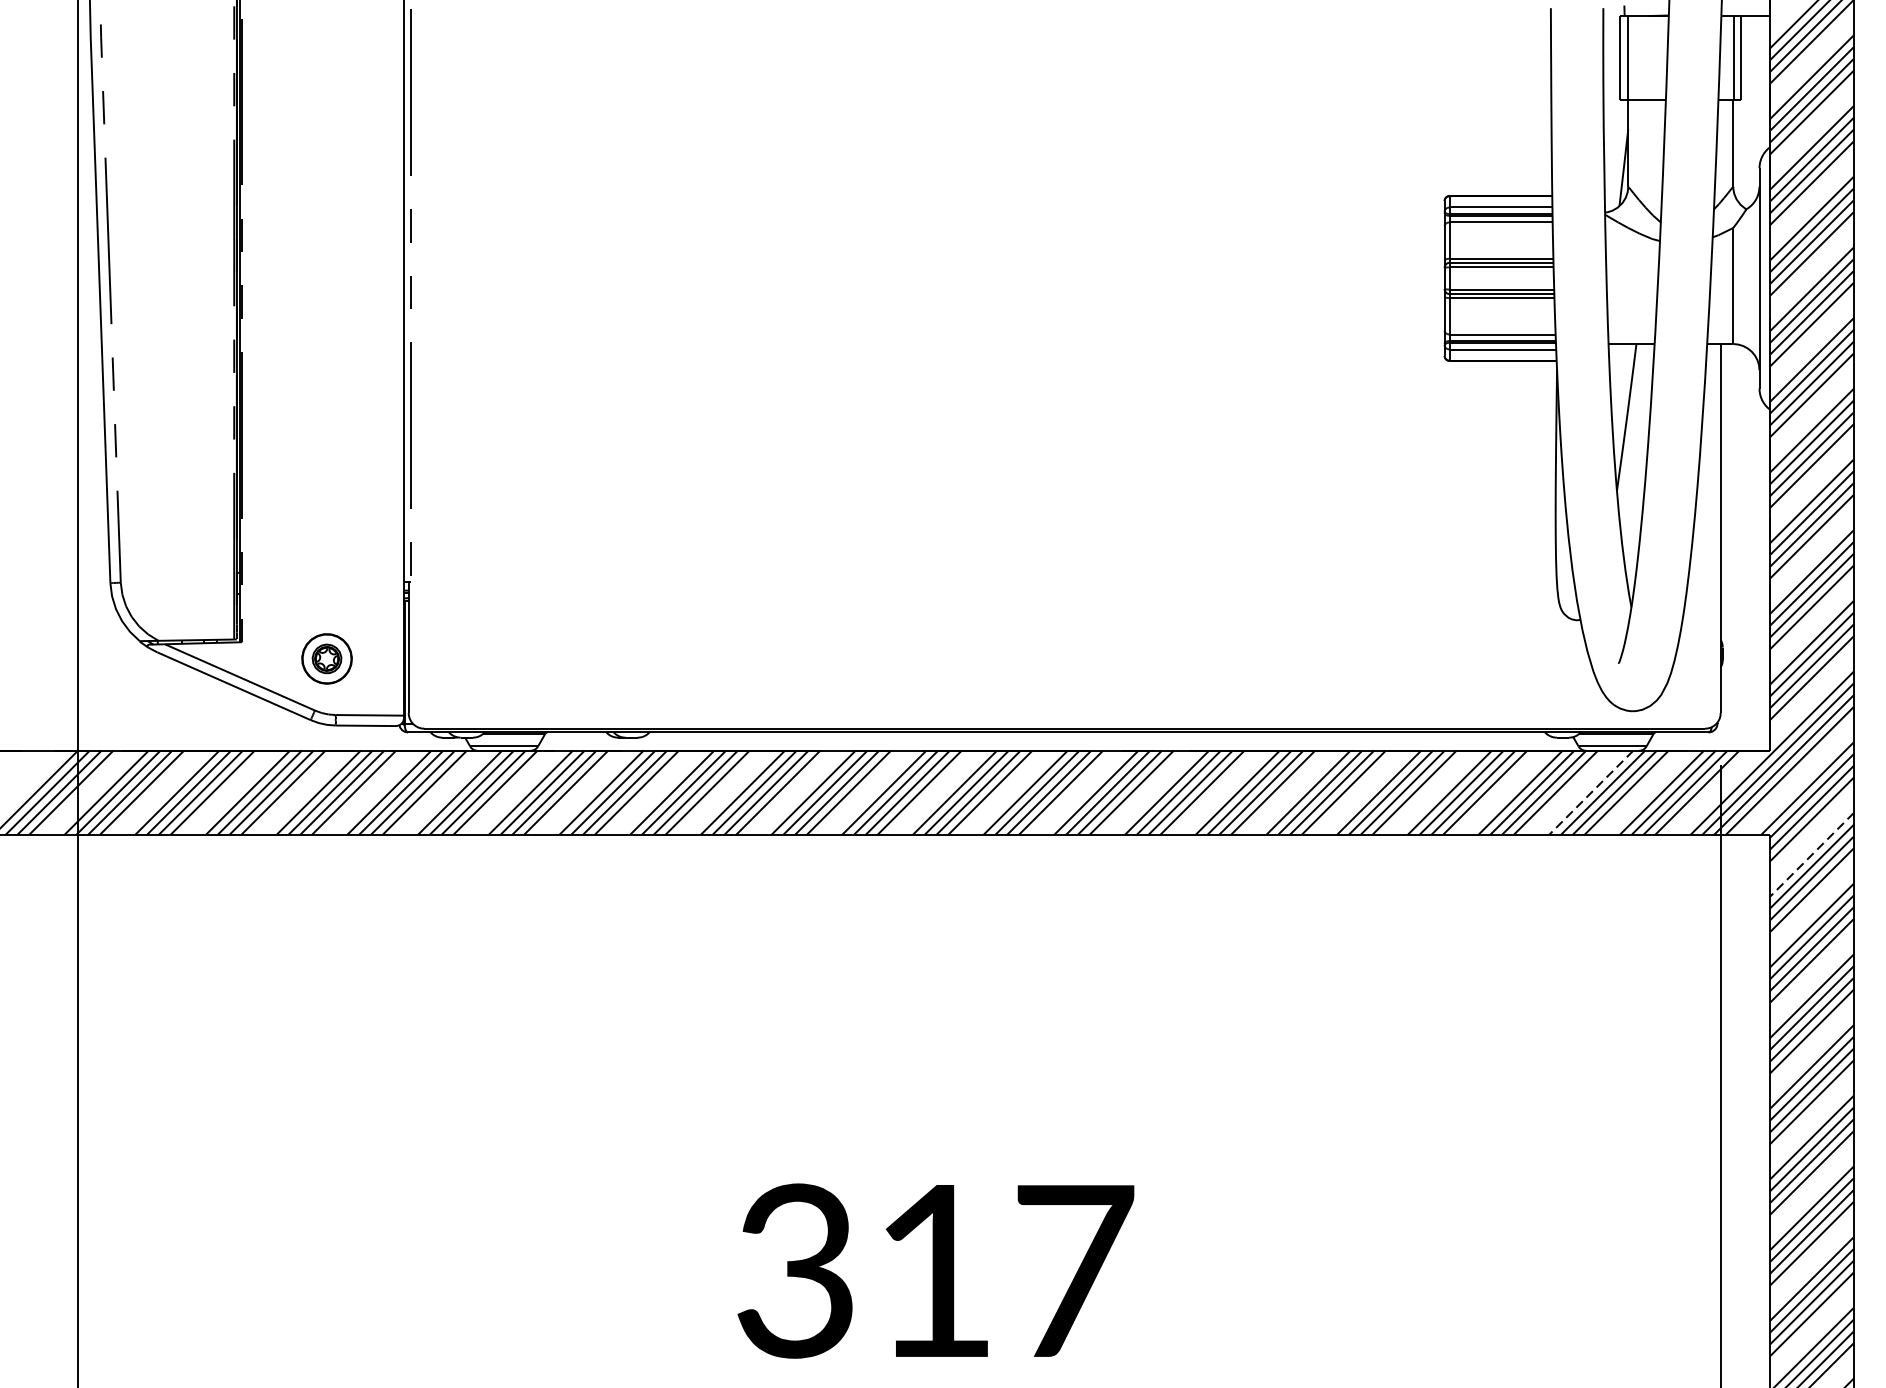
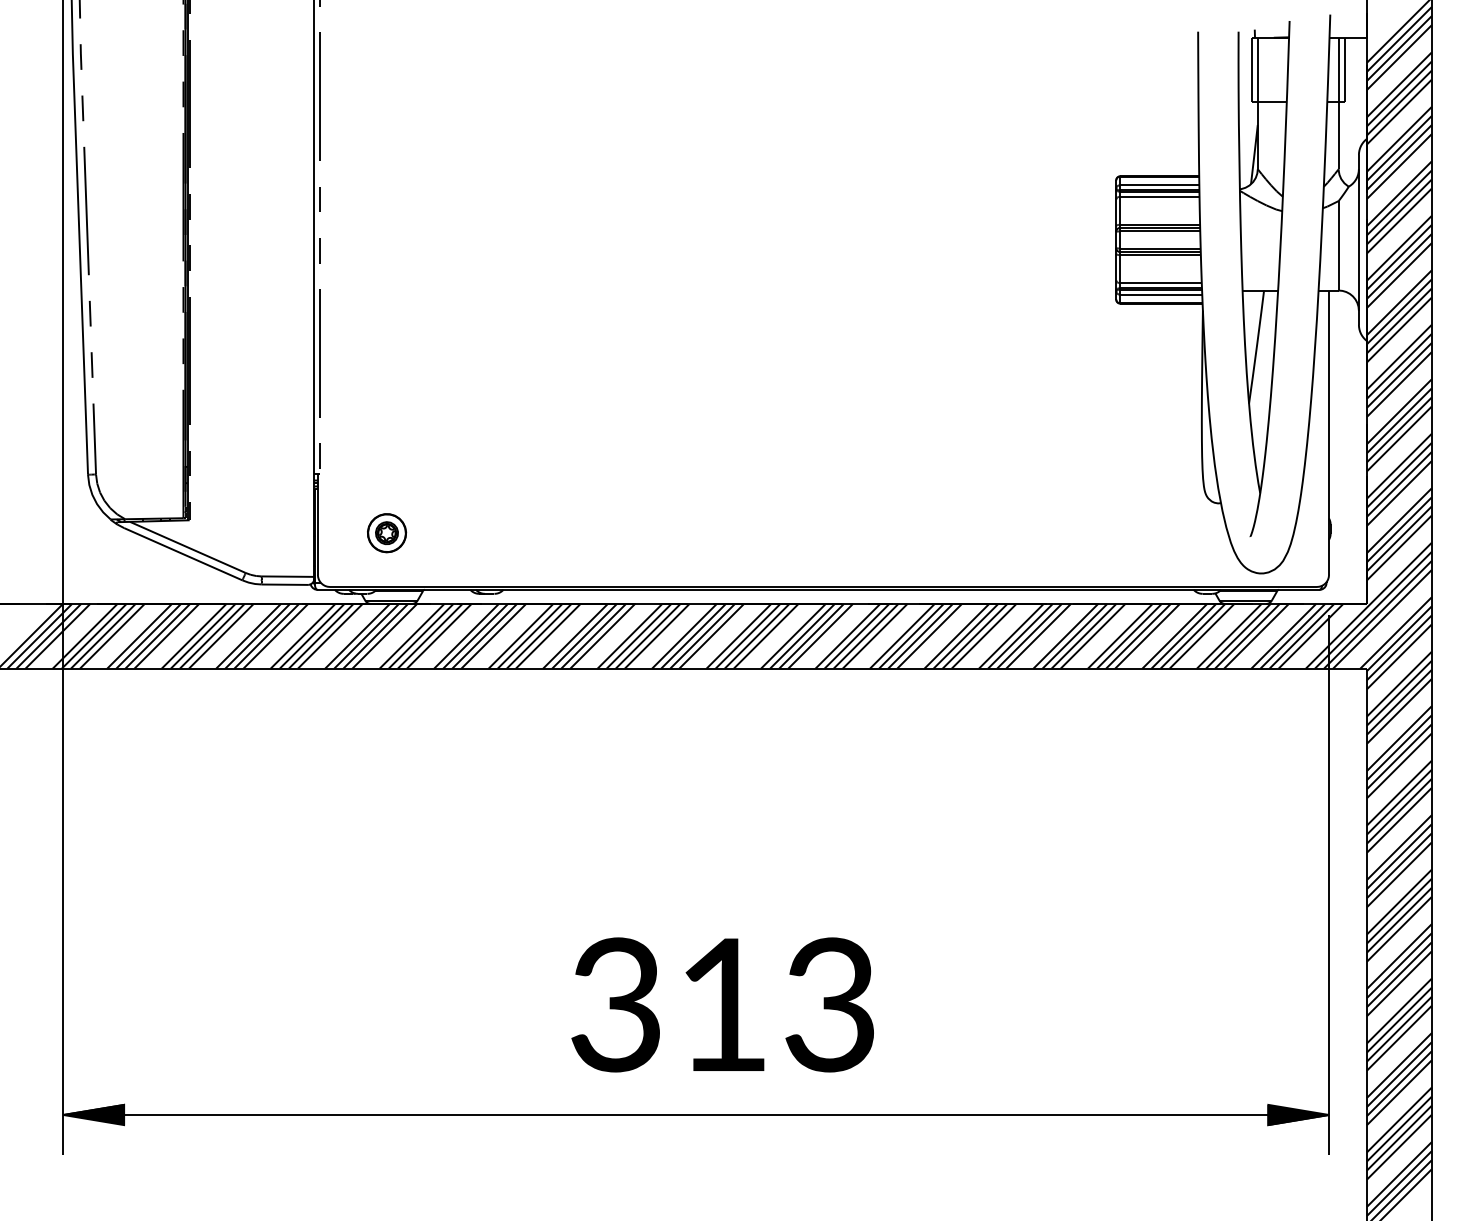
part: (327, 659) -> (387, 533), moved
line: (1591, 792) -> (1229, 636), dashed -> solid
line: (1812, 855) -> (1399, 684), dashed -> solid
text: (1075, 1270) -> (831, 1004), 317 -> 313

